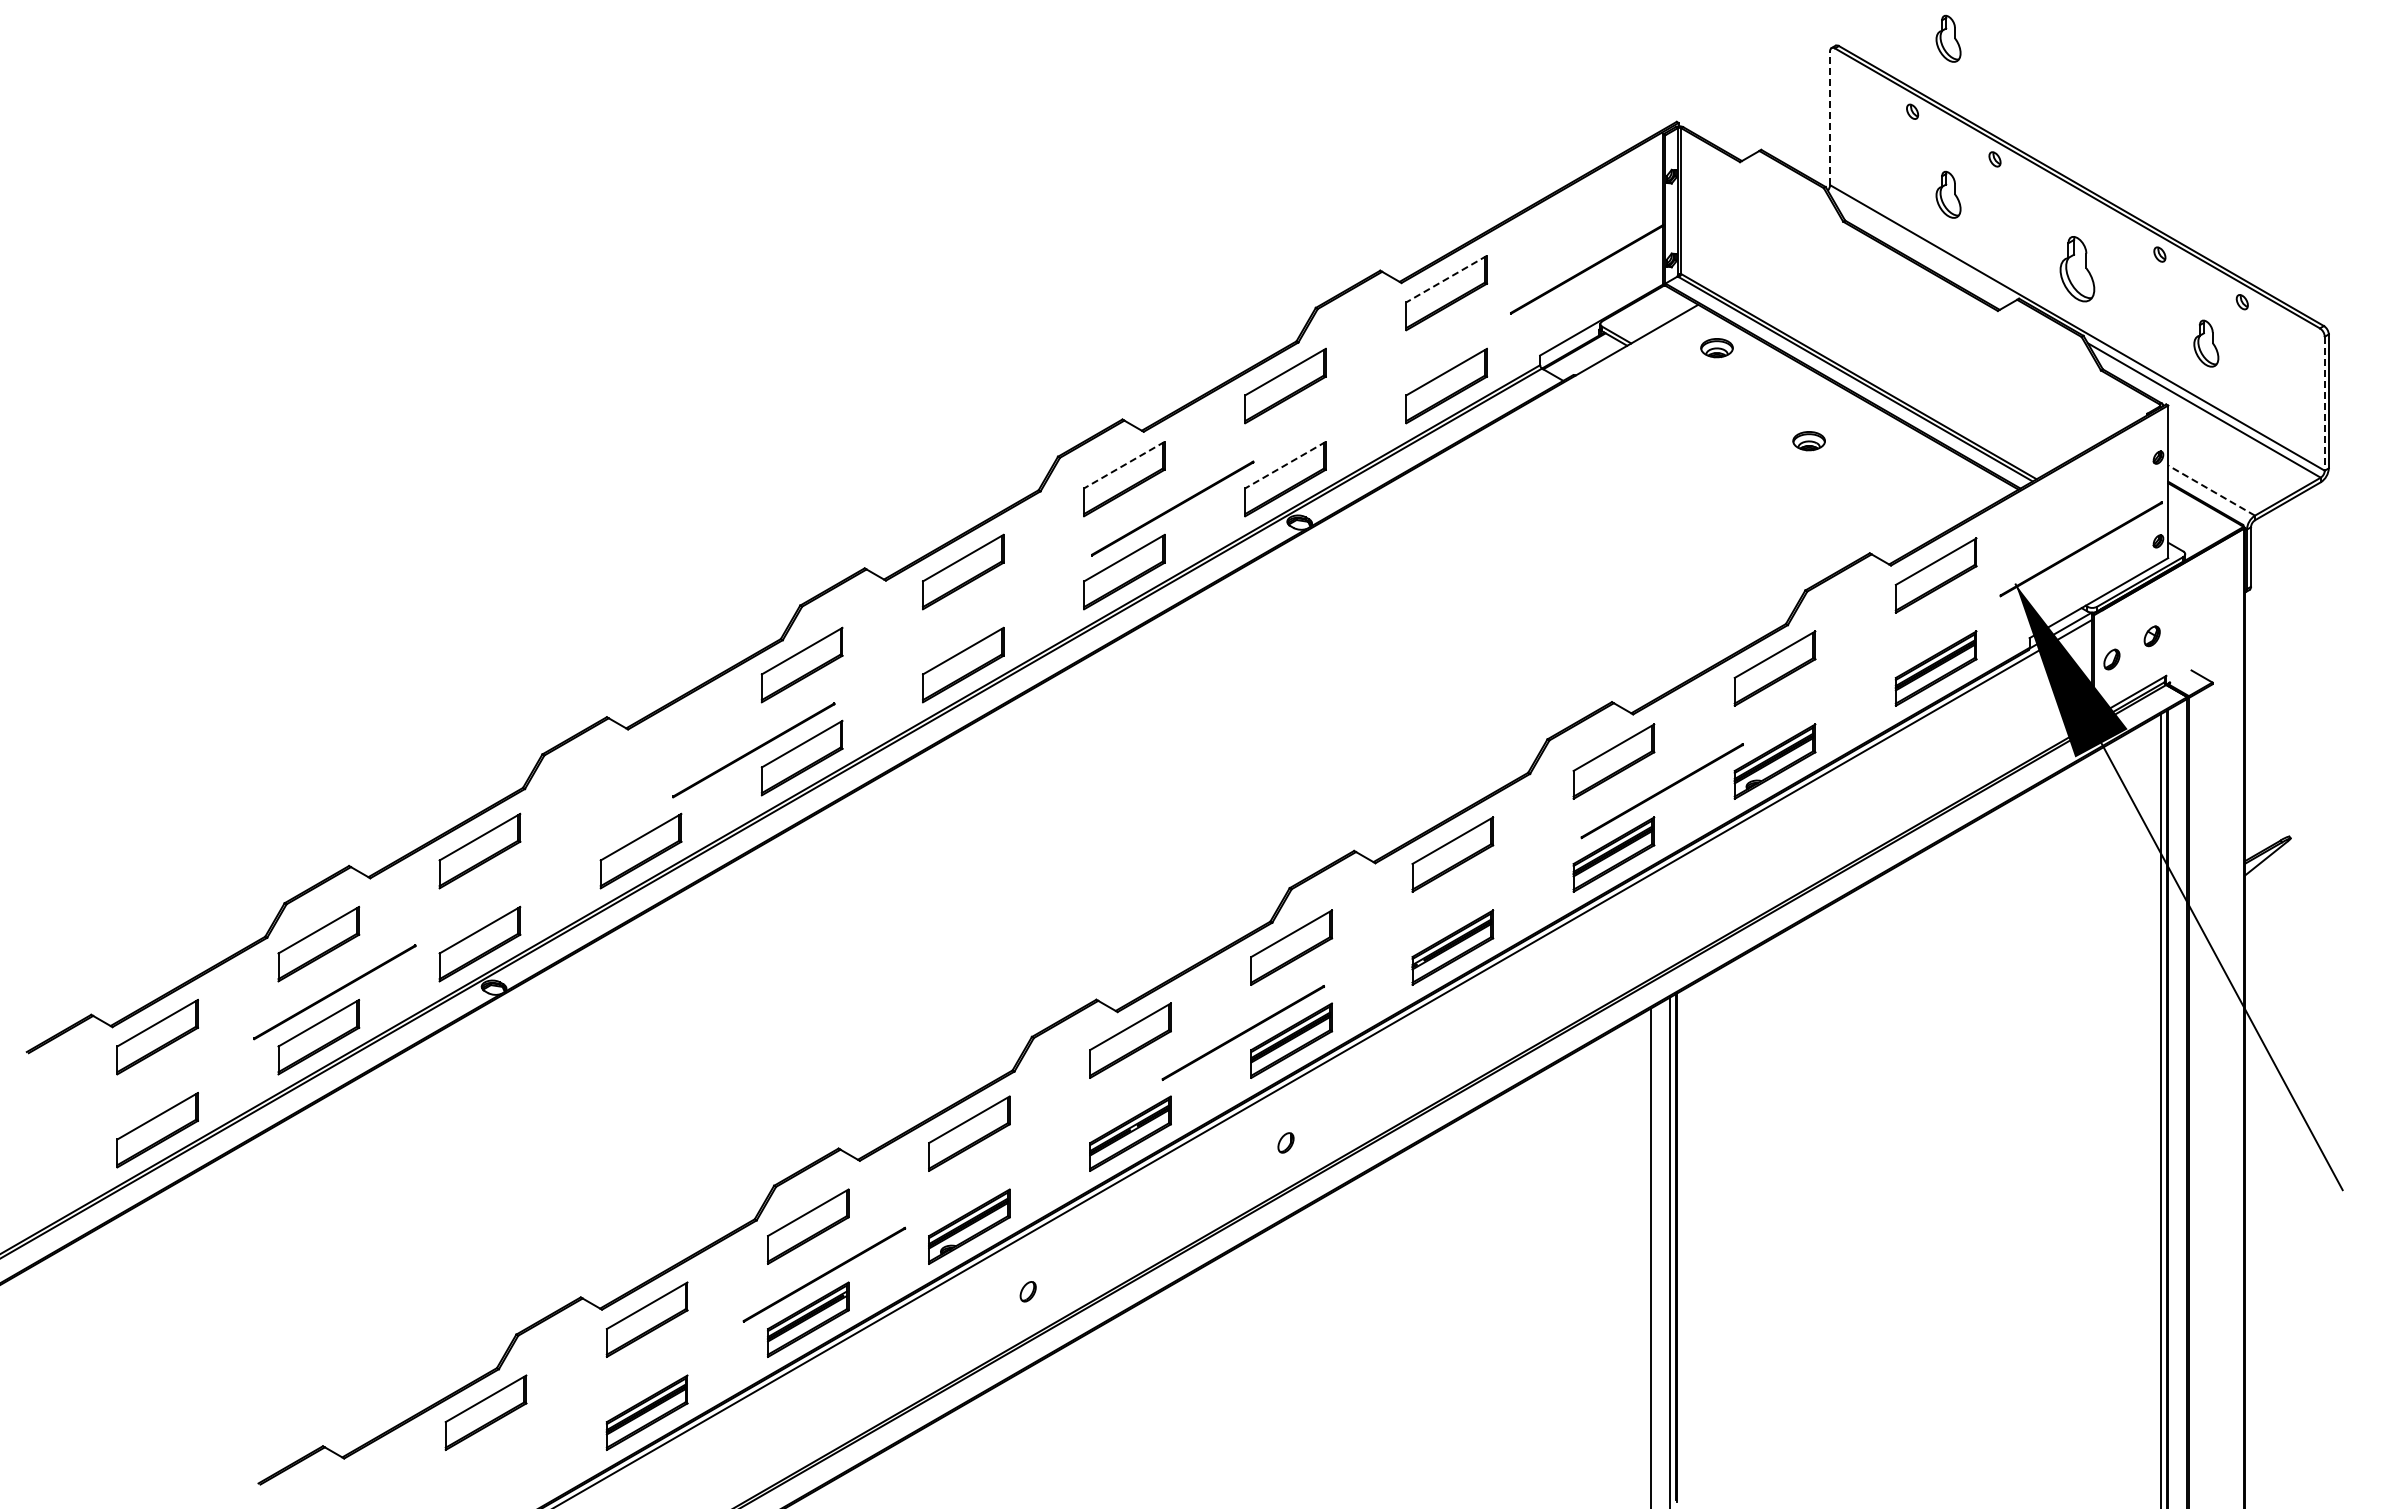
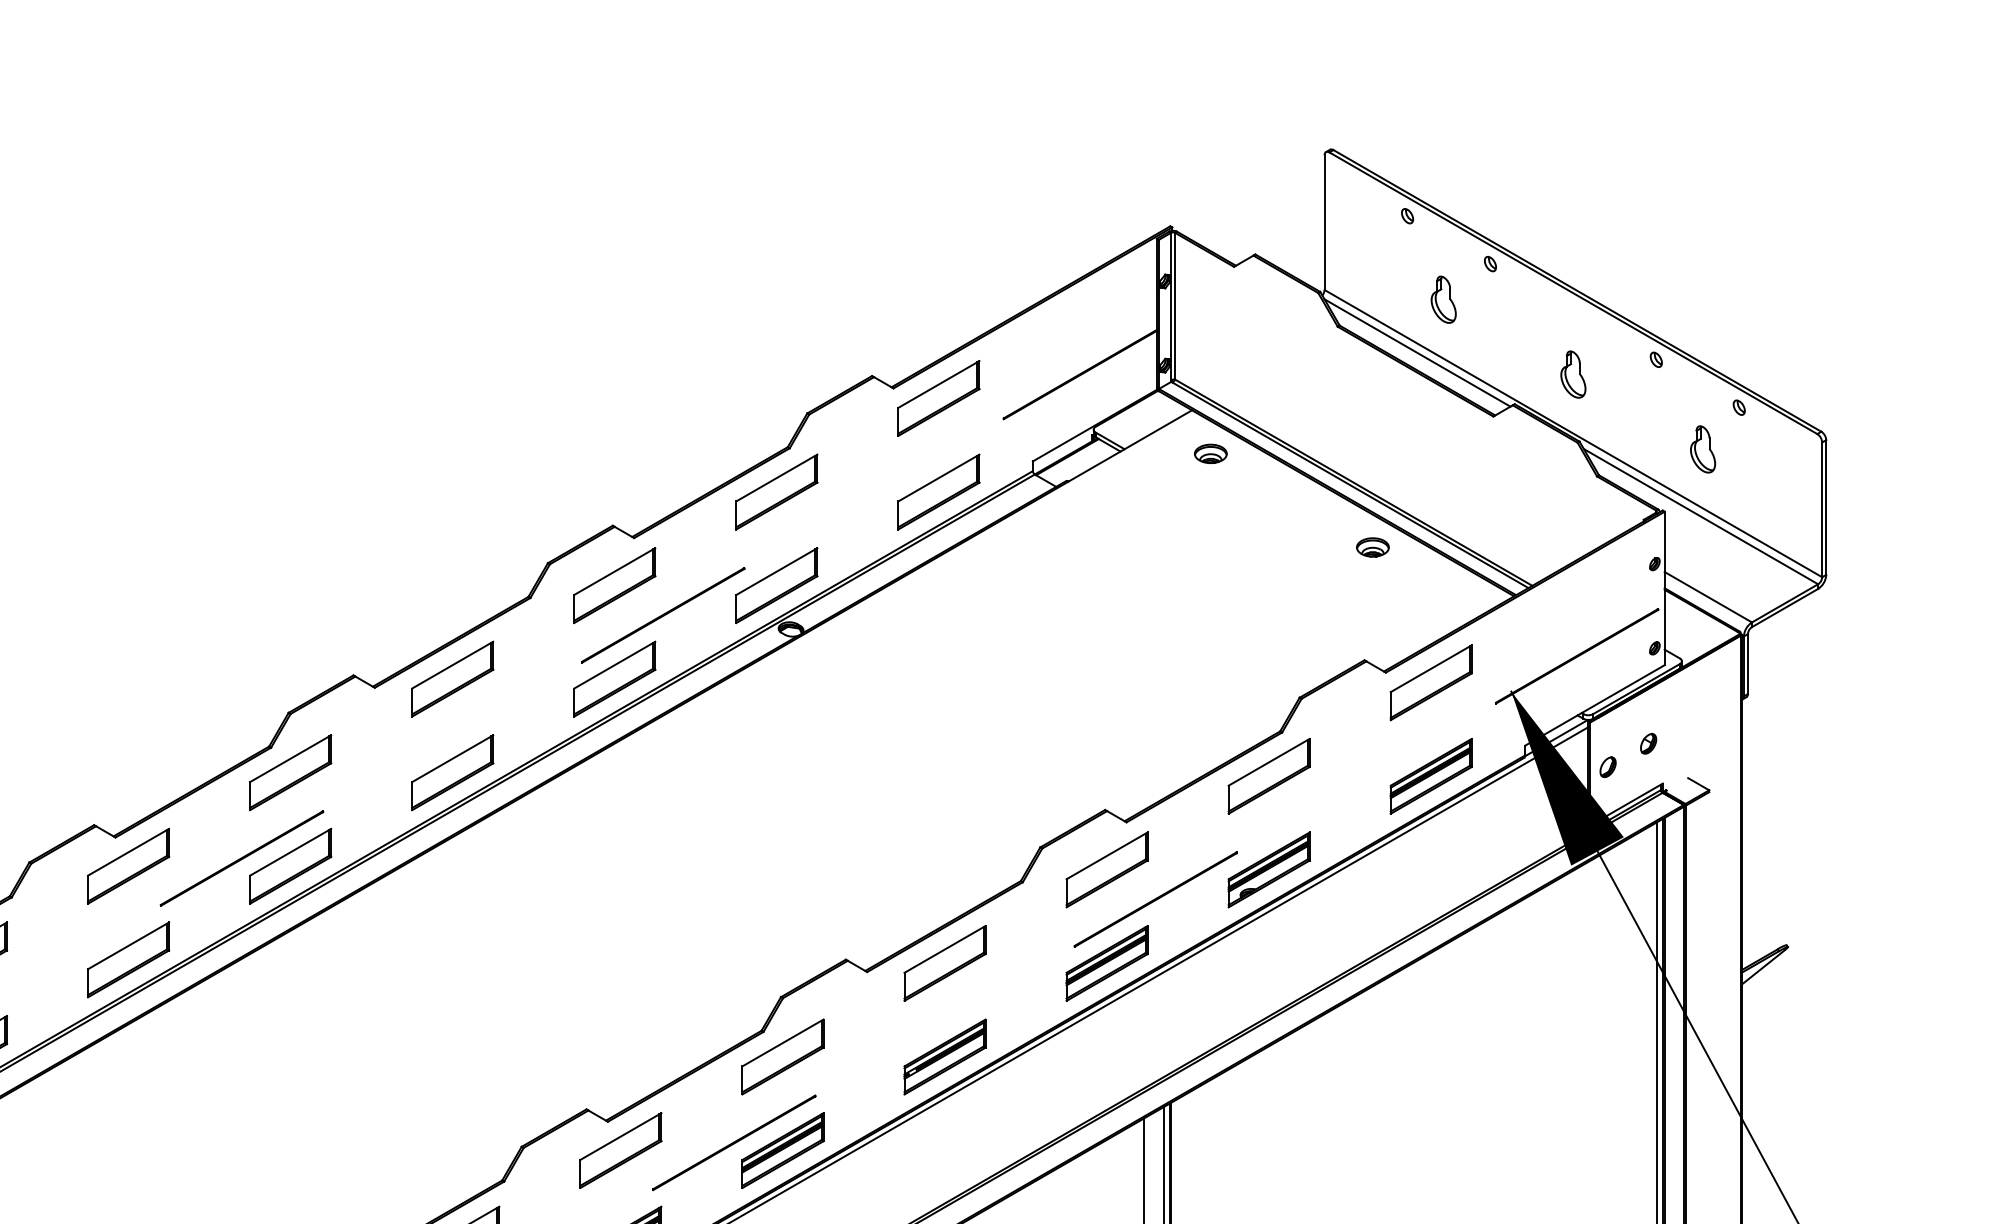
part: (1948, 38) -> (1443, 142), removed
line: (1830, 118) -> (1324, 222), dashed -> solid
line: (1922, 247) -> (1417, 352), added
part: (2077, 269) -> (1573, 374), size x0.71
line: (1446, 279) -> (938, 384), dashed -> solid
line: (2324, 403) -> (1821, 509), dashed -> solid
part: (1808, 441) -> (1372, 547), moved
line: (1124, 465) -> (614, 571), dashed -> solid
line: (1285, 465) -> (776, 571), dashed -> solid
line: (2211, 490) -> (1708, 597), dashed -> solid
part: (640, 757) -> (127, 865), added

